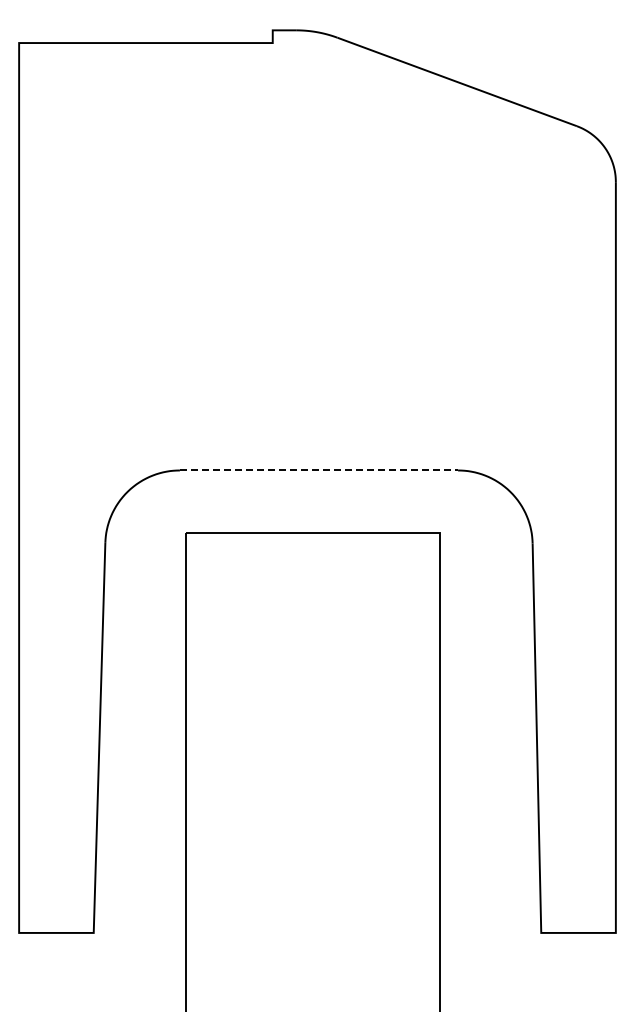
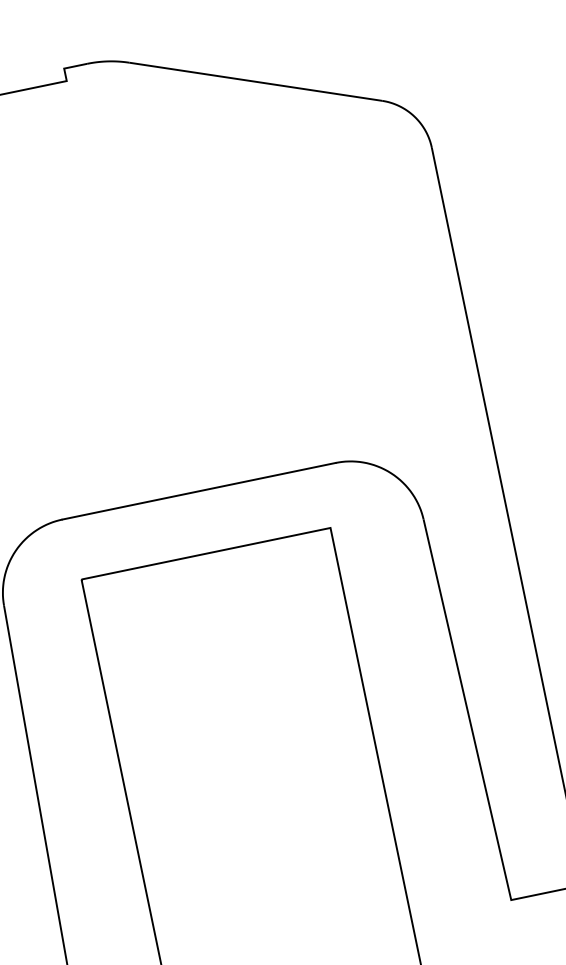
line: (319, 470) -> (199, 491), dashed -> solid

